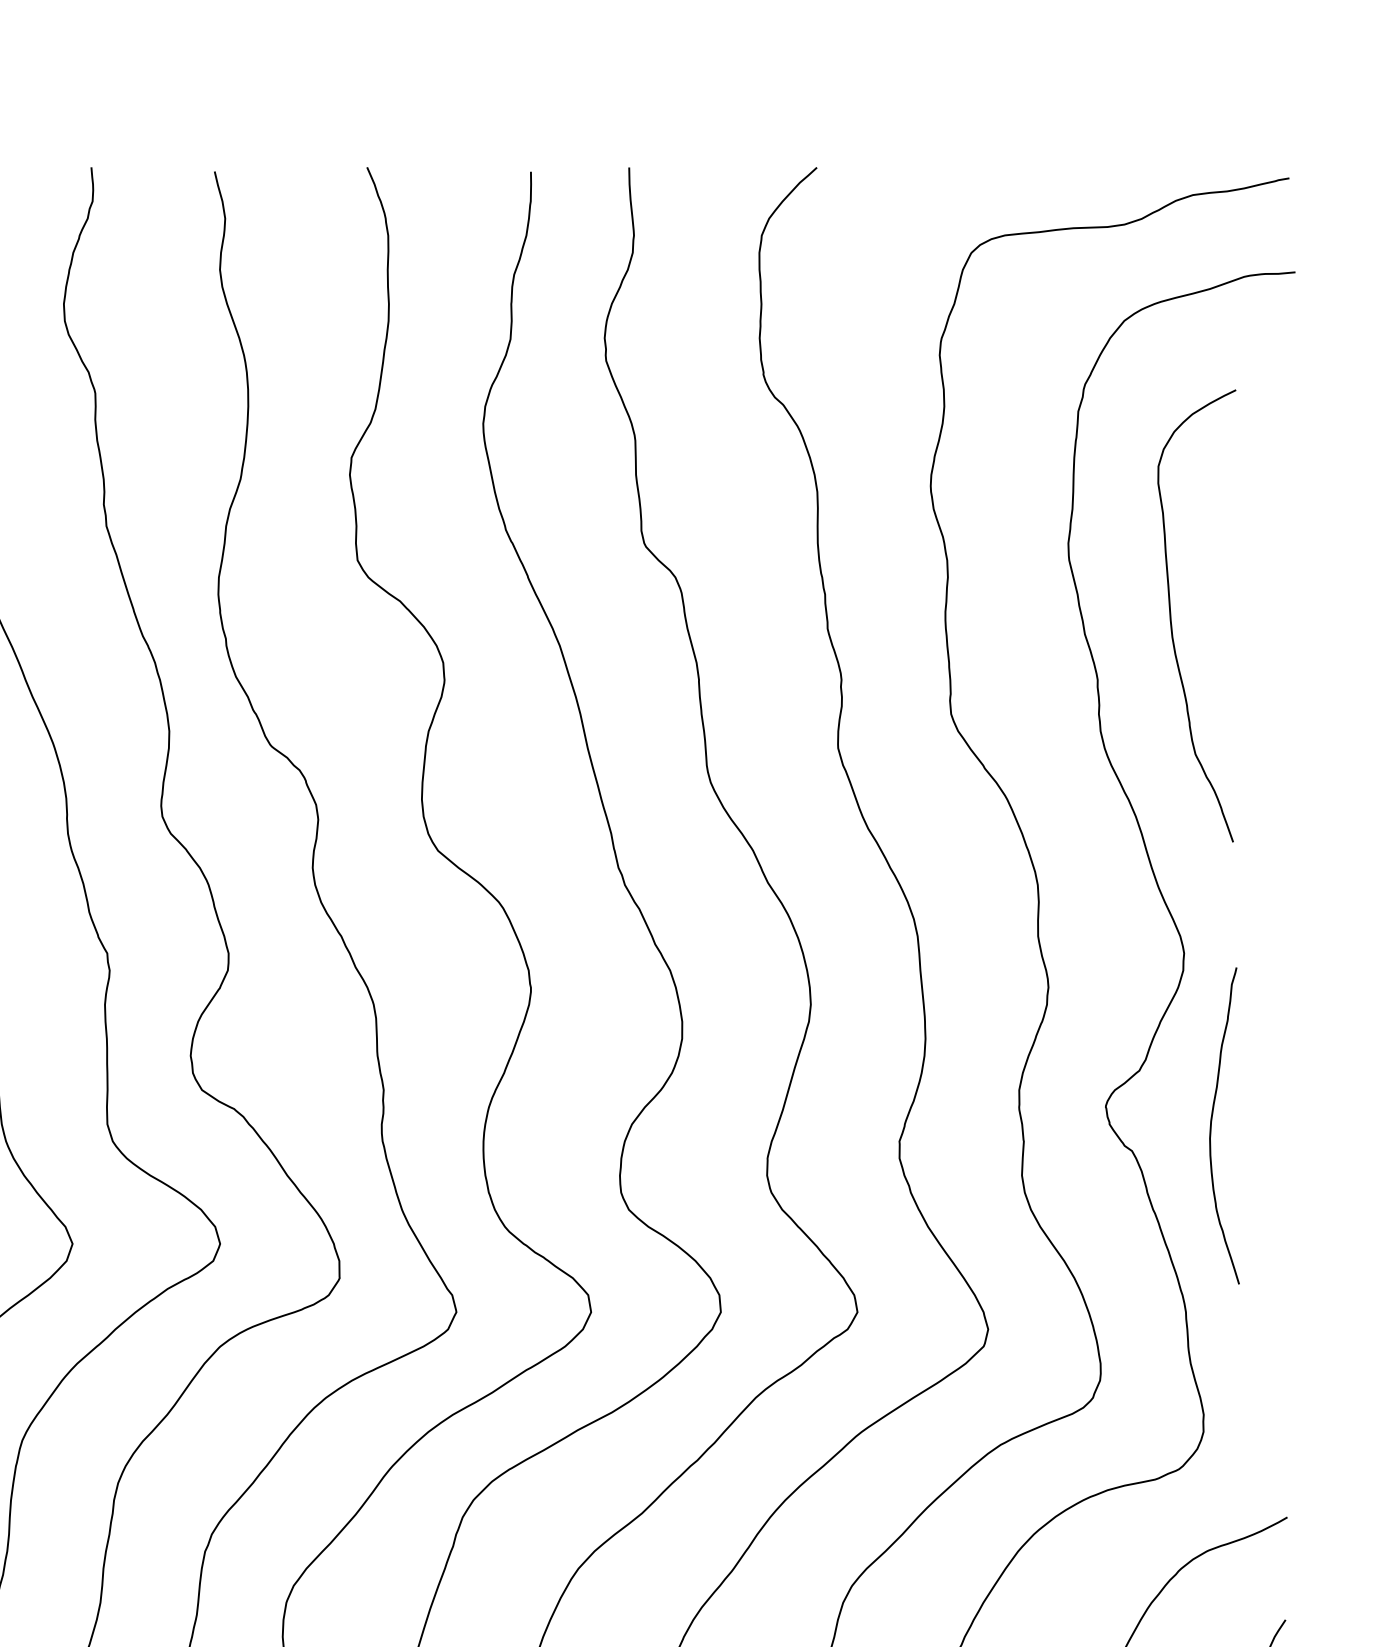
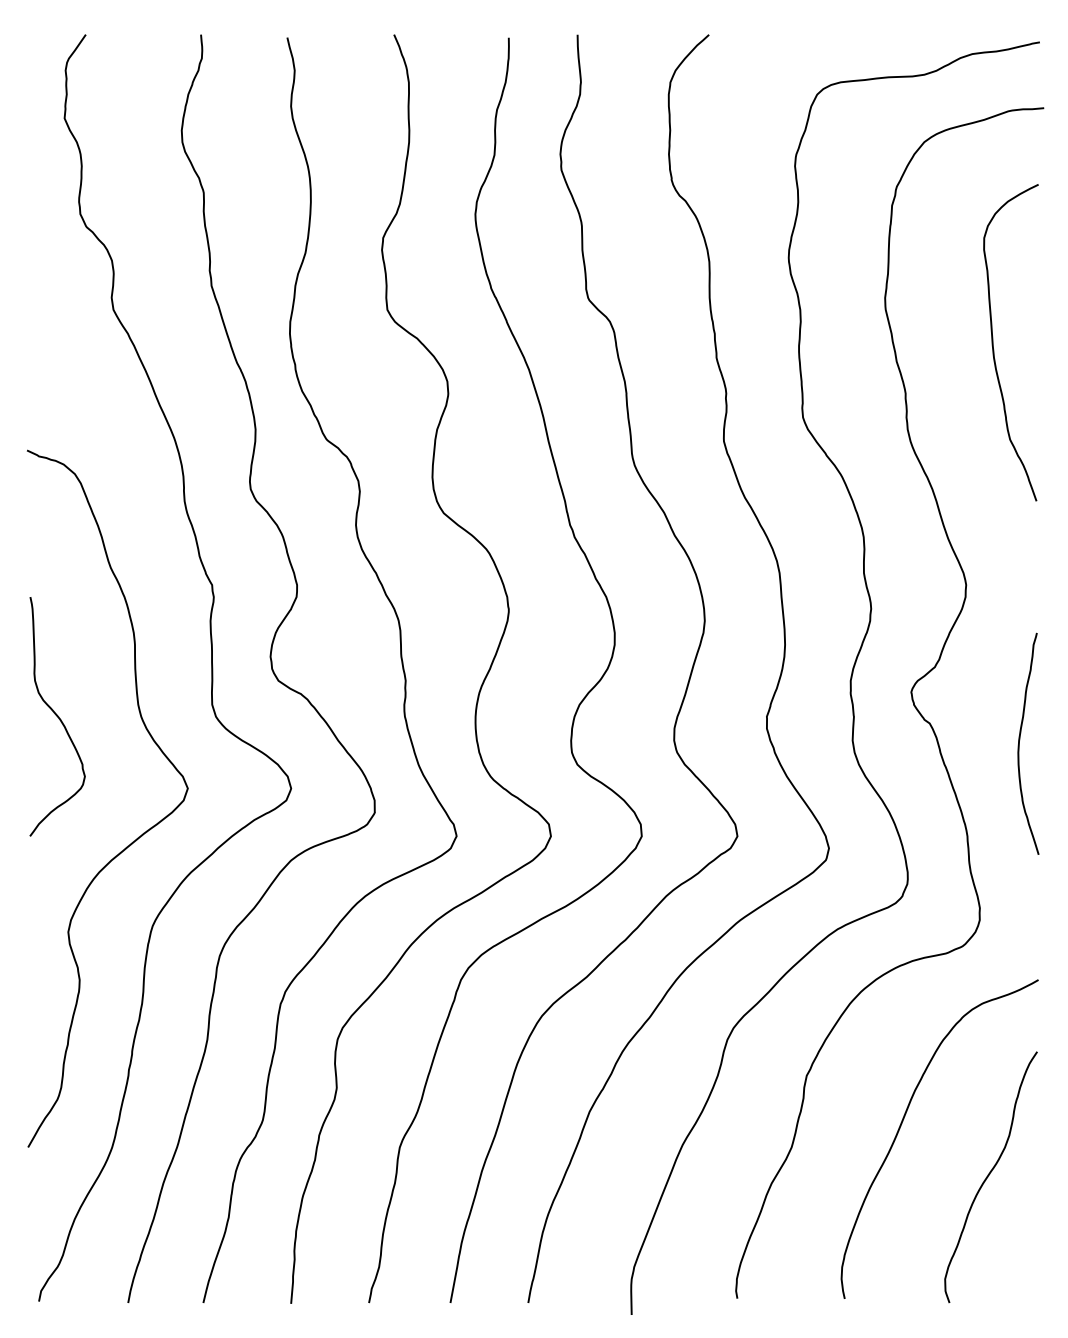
curve: (1171, 615) -> (993, 342), moved
curve: (1213, 1119) -> (1020, 739), moved

